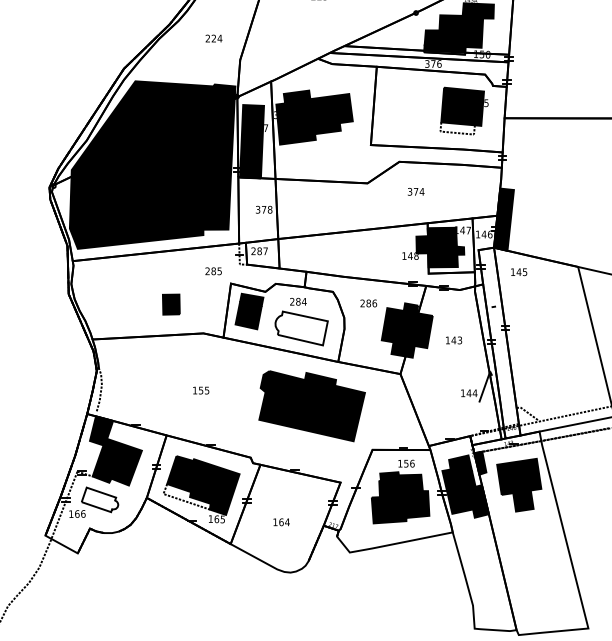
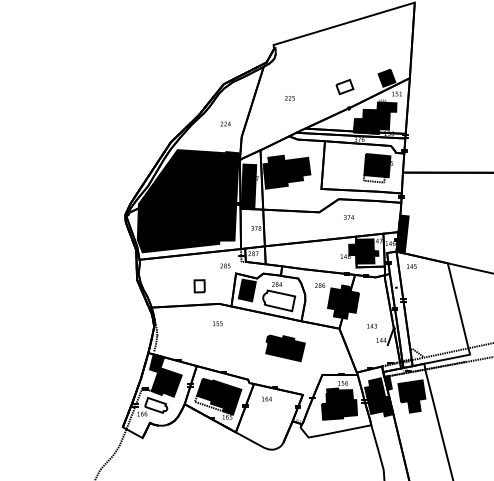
fill: (171, 304) -> (199, 286), removed
text: (453, 339) -> (371, 325), moved
text: (200, 390) -> (217, 323), moved
part: (312, 406) -> (285, 348), size x0.6
text: (280, 521) -> (266, 398), moved

